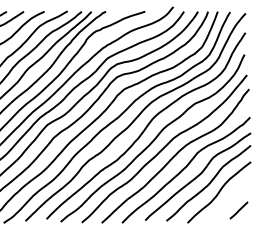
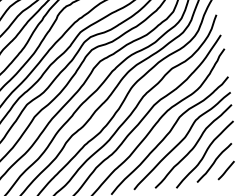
line: (227, 201) -> (214, 162), added

